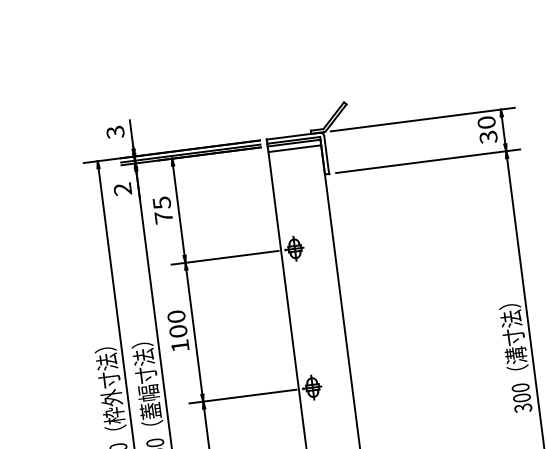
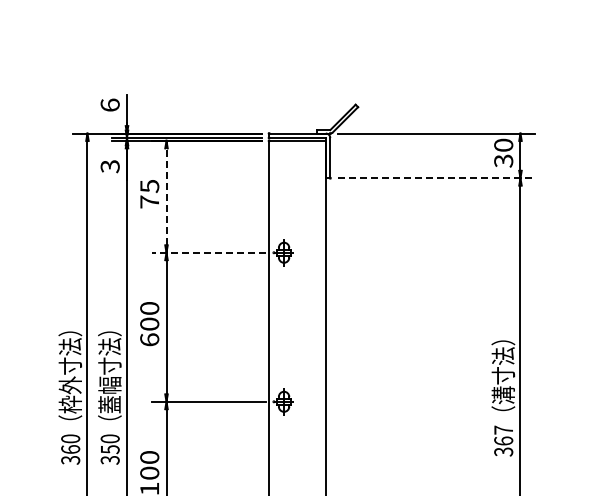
text: (114, 131) -> (109, 104), 3 -> 6
line: (294, 148) -> (297, 146), removed
line: (428, 161) -> (436, 178), solid -> dashed
text: (123, 189) -> (110, 166), 2 -> 3
line: (178, 210) -> (166, 196), solid -> dashed
line: (224, 257) -> (208, 252), solid -> dashed
text: (180, 345) -> (149, 339), 100 -> 600
text: (521, 392) -> (503, 435), 300 -> 367

